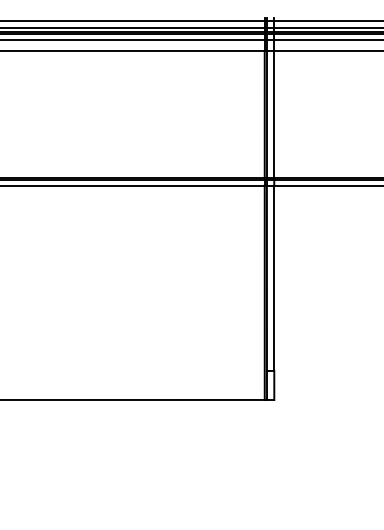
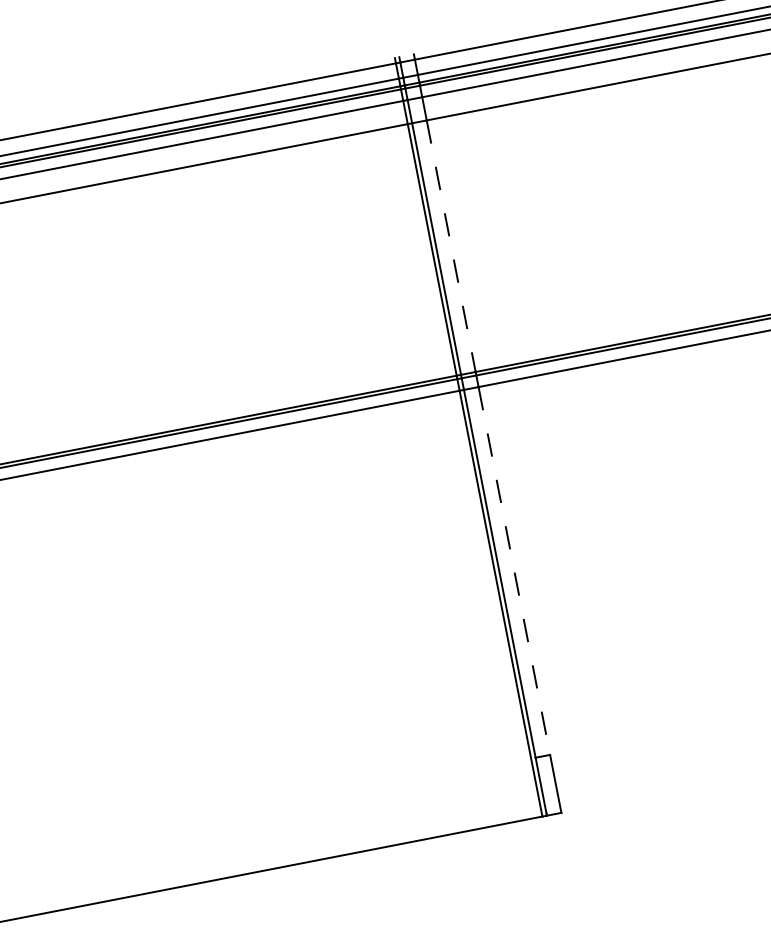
line: (274, 115) -> (452, 247), solid -> dashed
line: (274, 278) -> (514, 571), solid -> dashed

